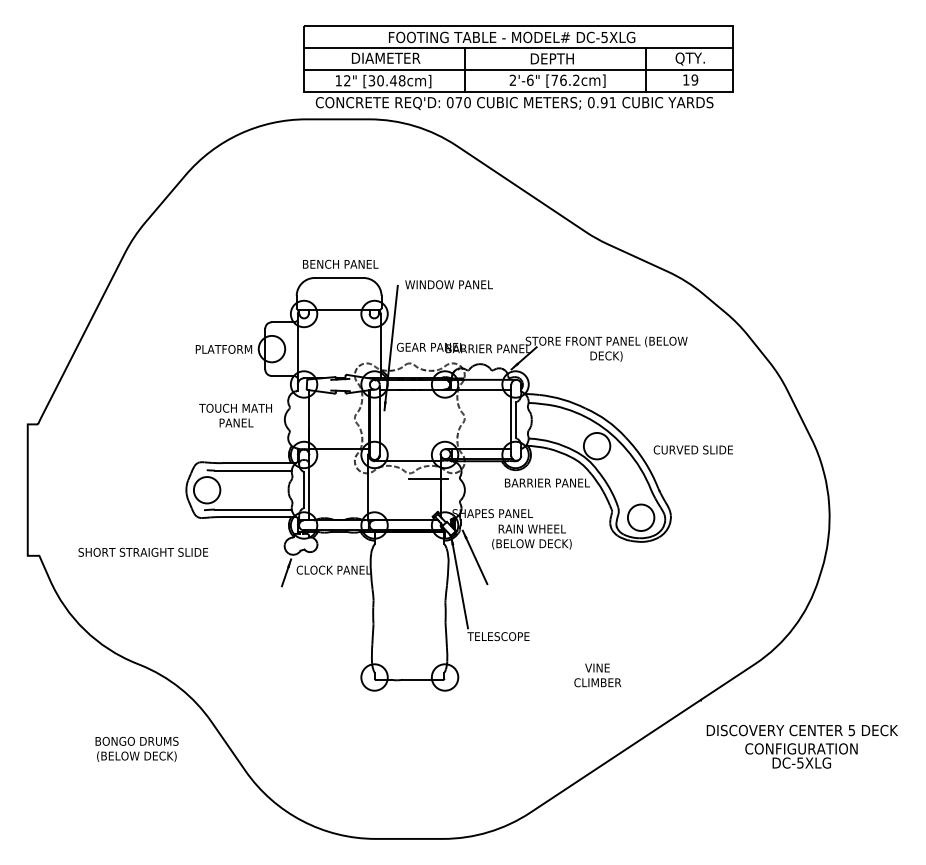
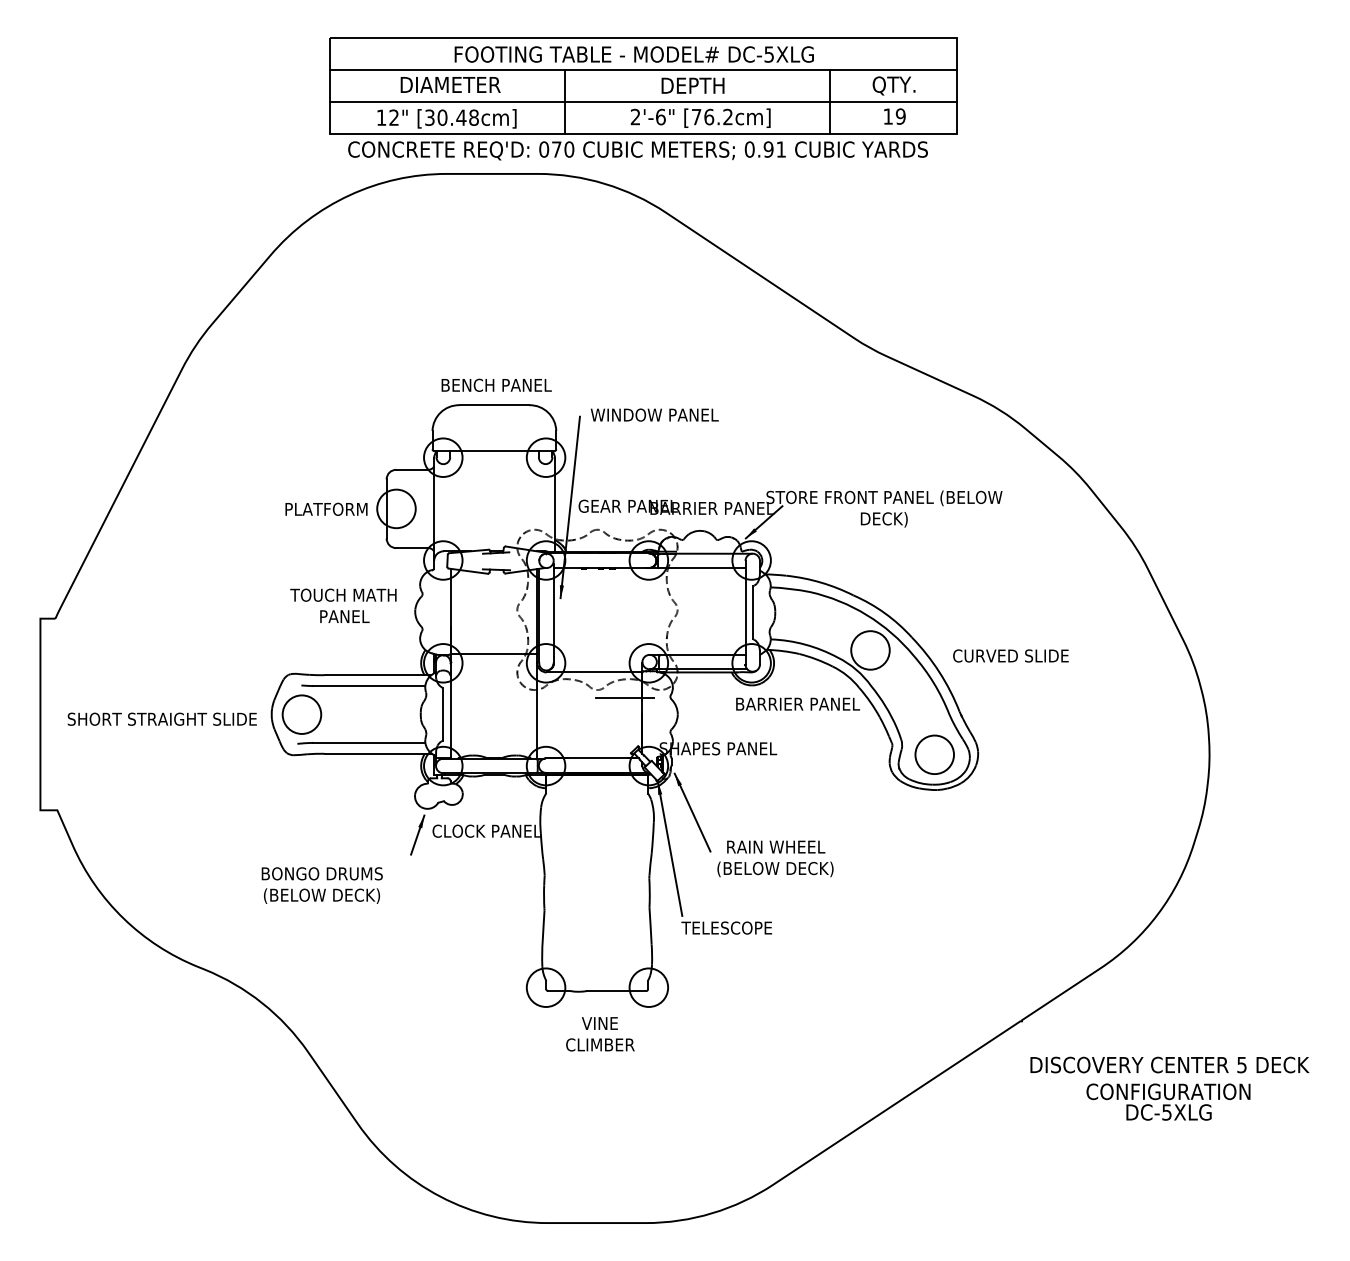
part: (518, 67) -> (643, 98), moved
text: (531, 536) -> (774, 857), moved
text: (143, 551) -> (162, 717), moved
text: (597, 675) -> (599, 1034), moved
text: (136, 748) -> (321, 884), moved

